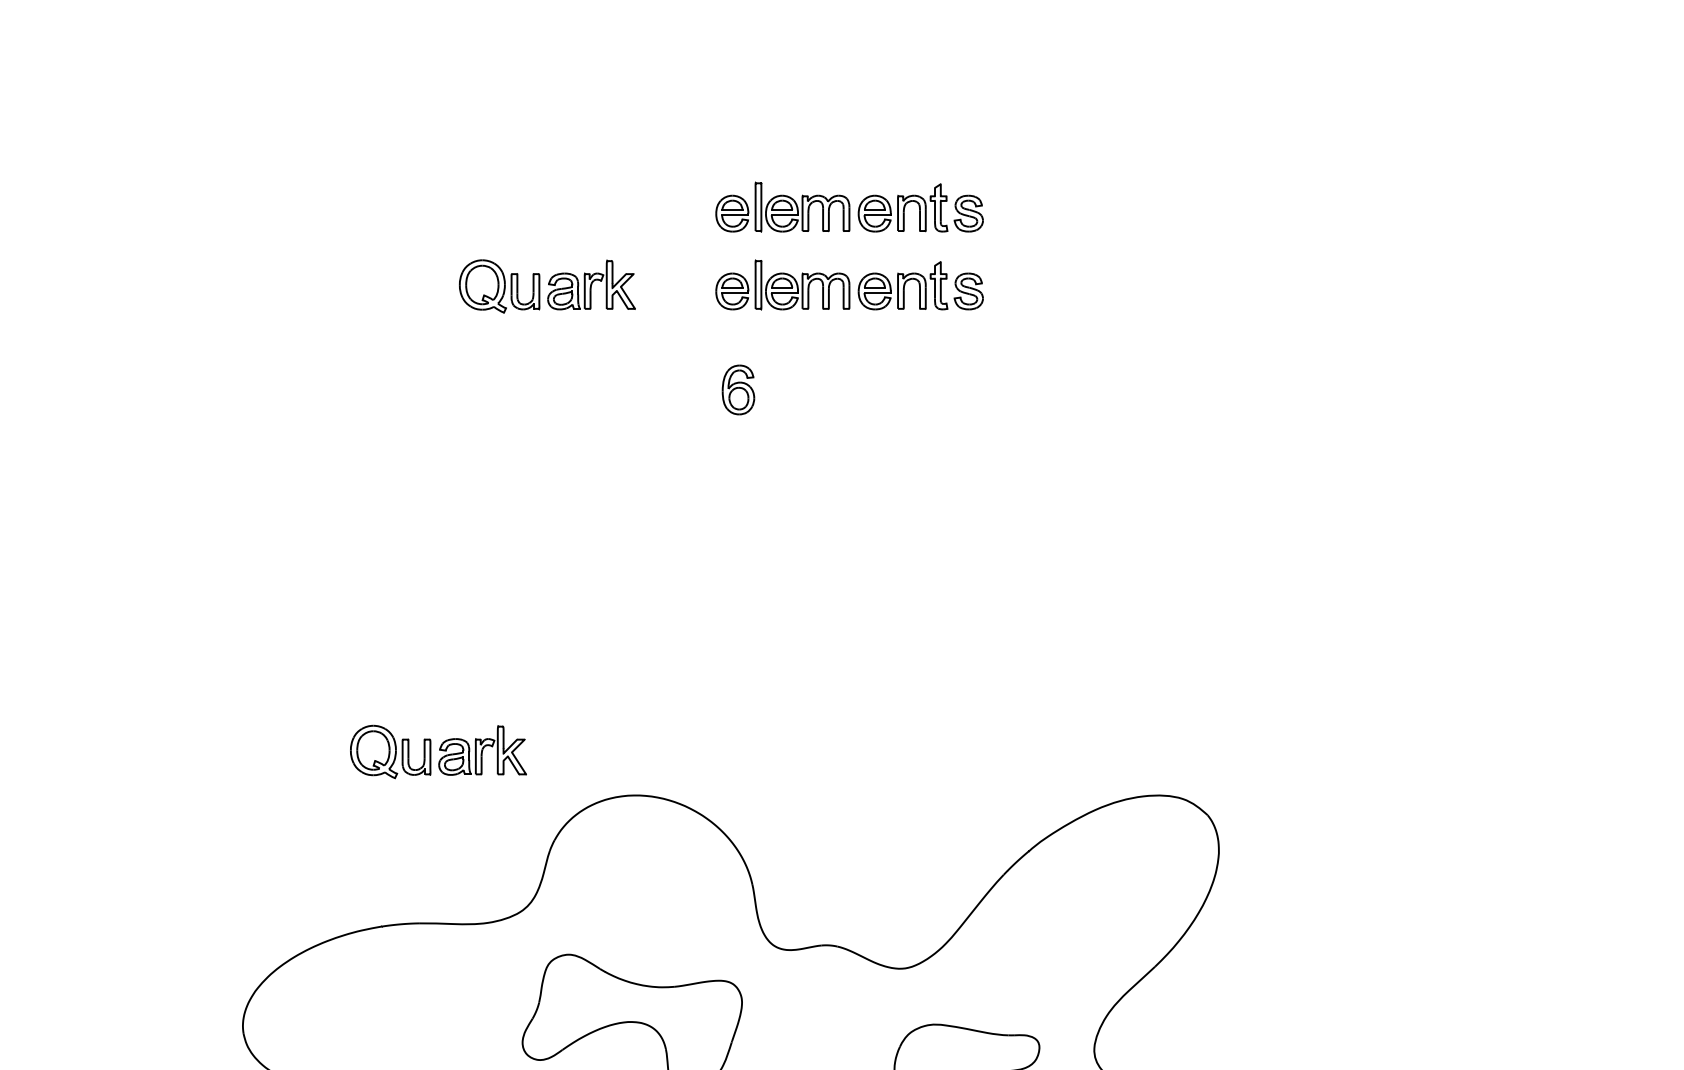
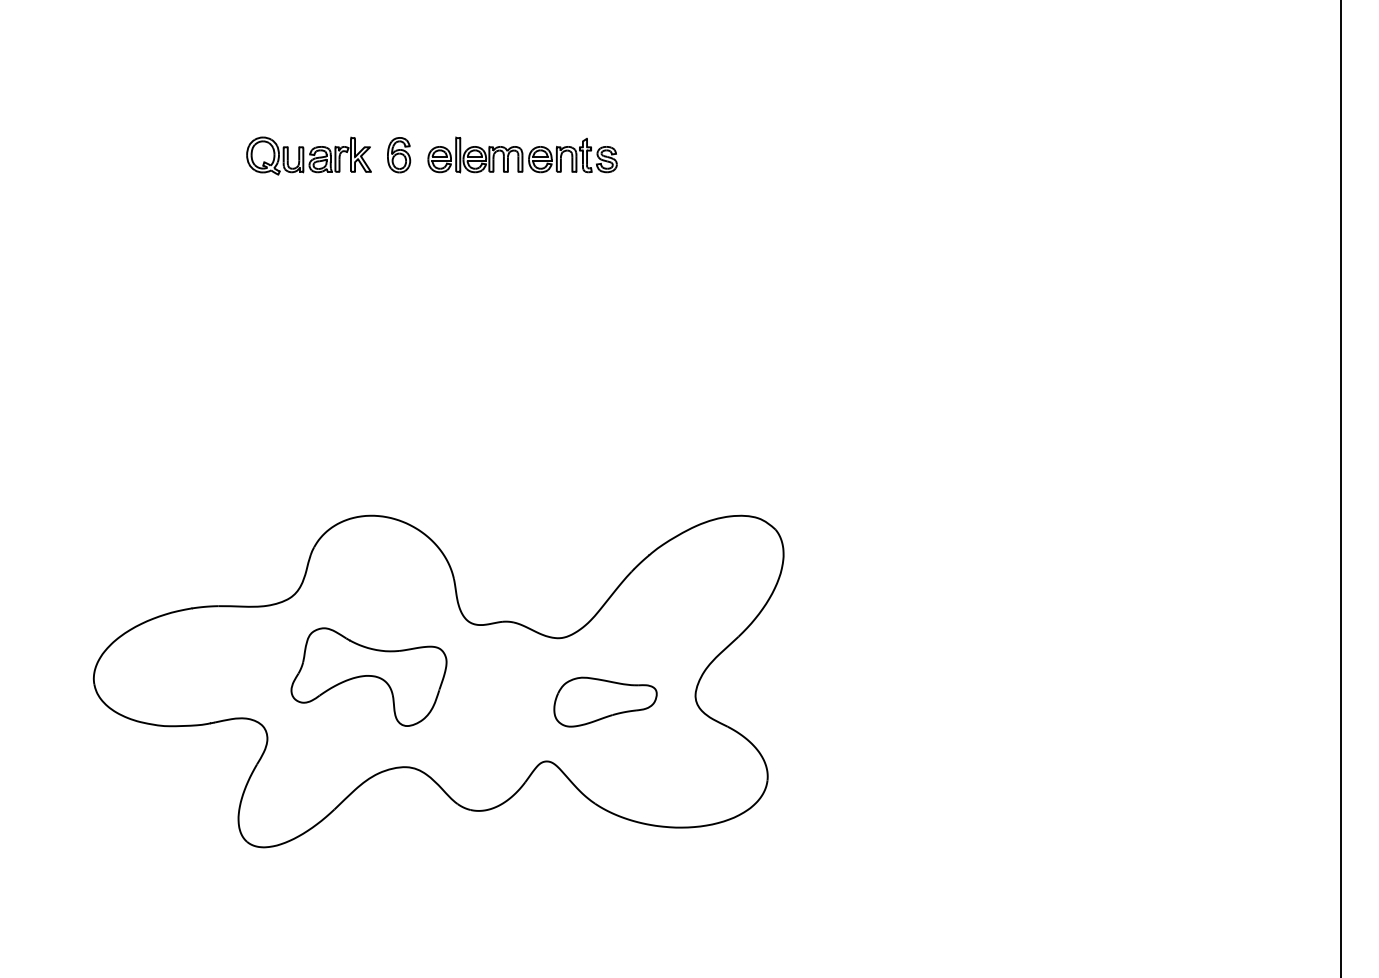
part: (849, 206) -> (522, 99), removed
part: (739, 390) -> (399, 155), moved
part: (437, 751) -> (231, 484), removed

